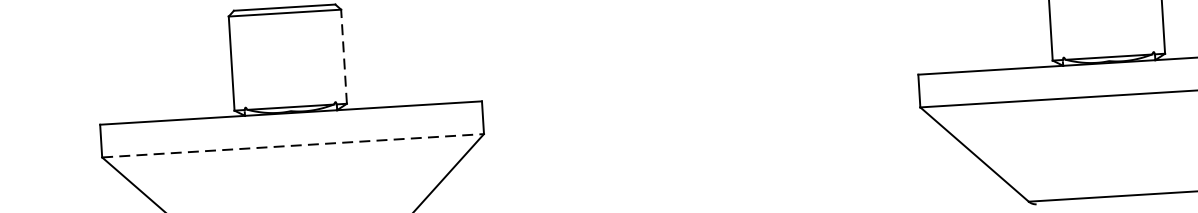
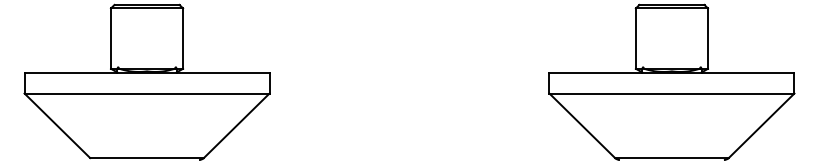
line: (344, 56) -> (183, 38), dashed -> solid
line: (293, 145) -> (147, 93), dashed -> solid

